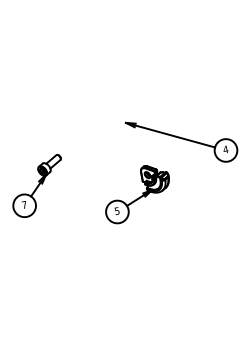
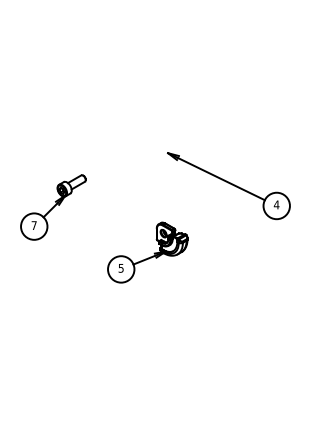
part: (136, 193) -> (147, 252), moved

